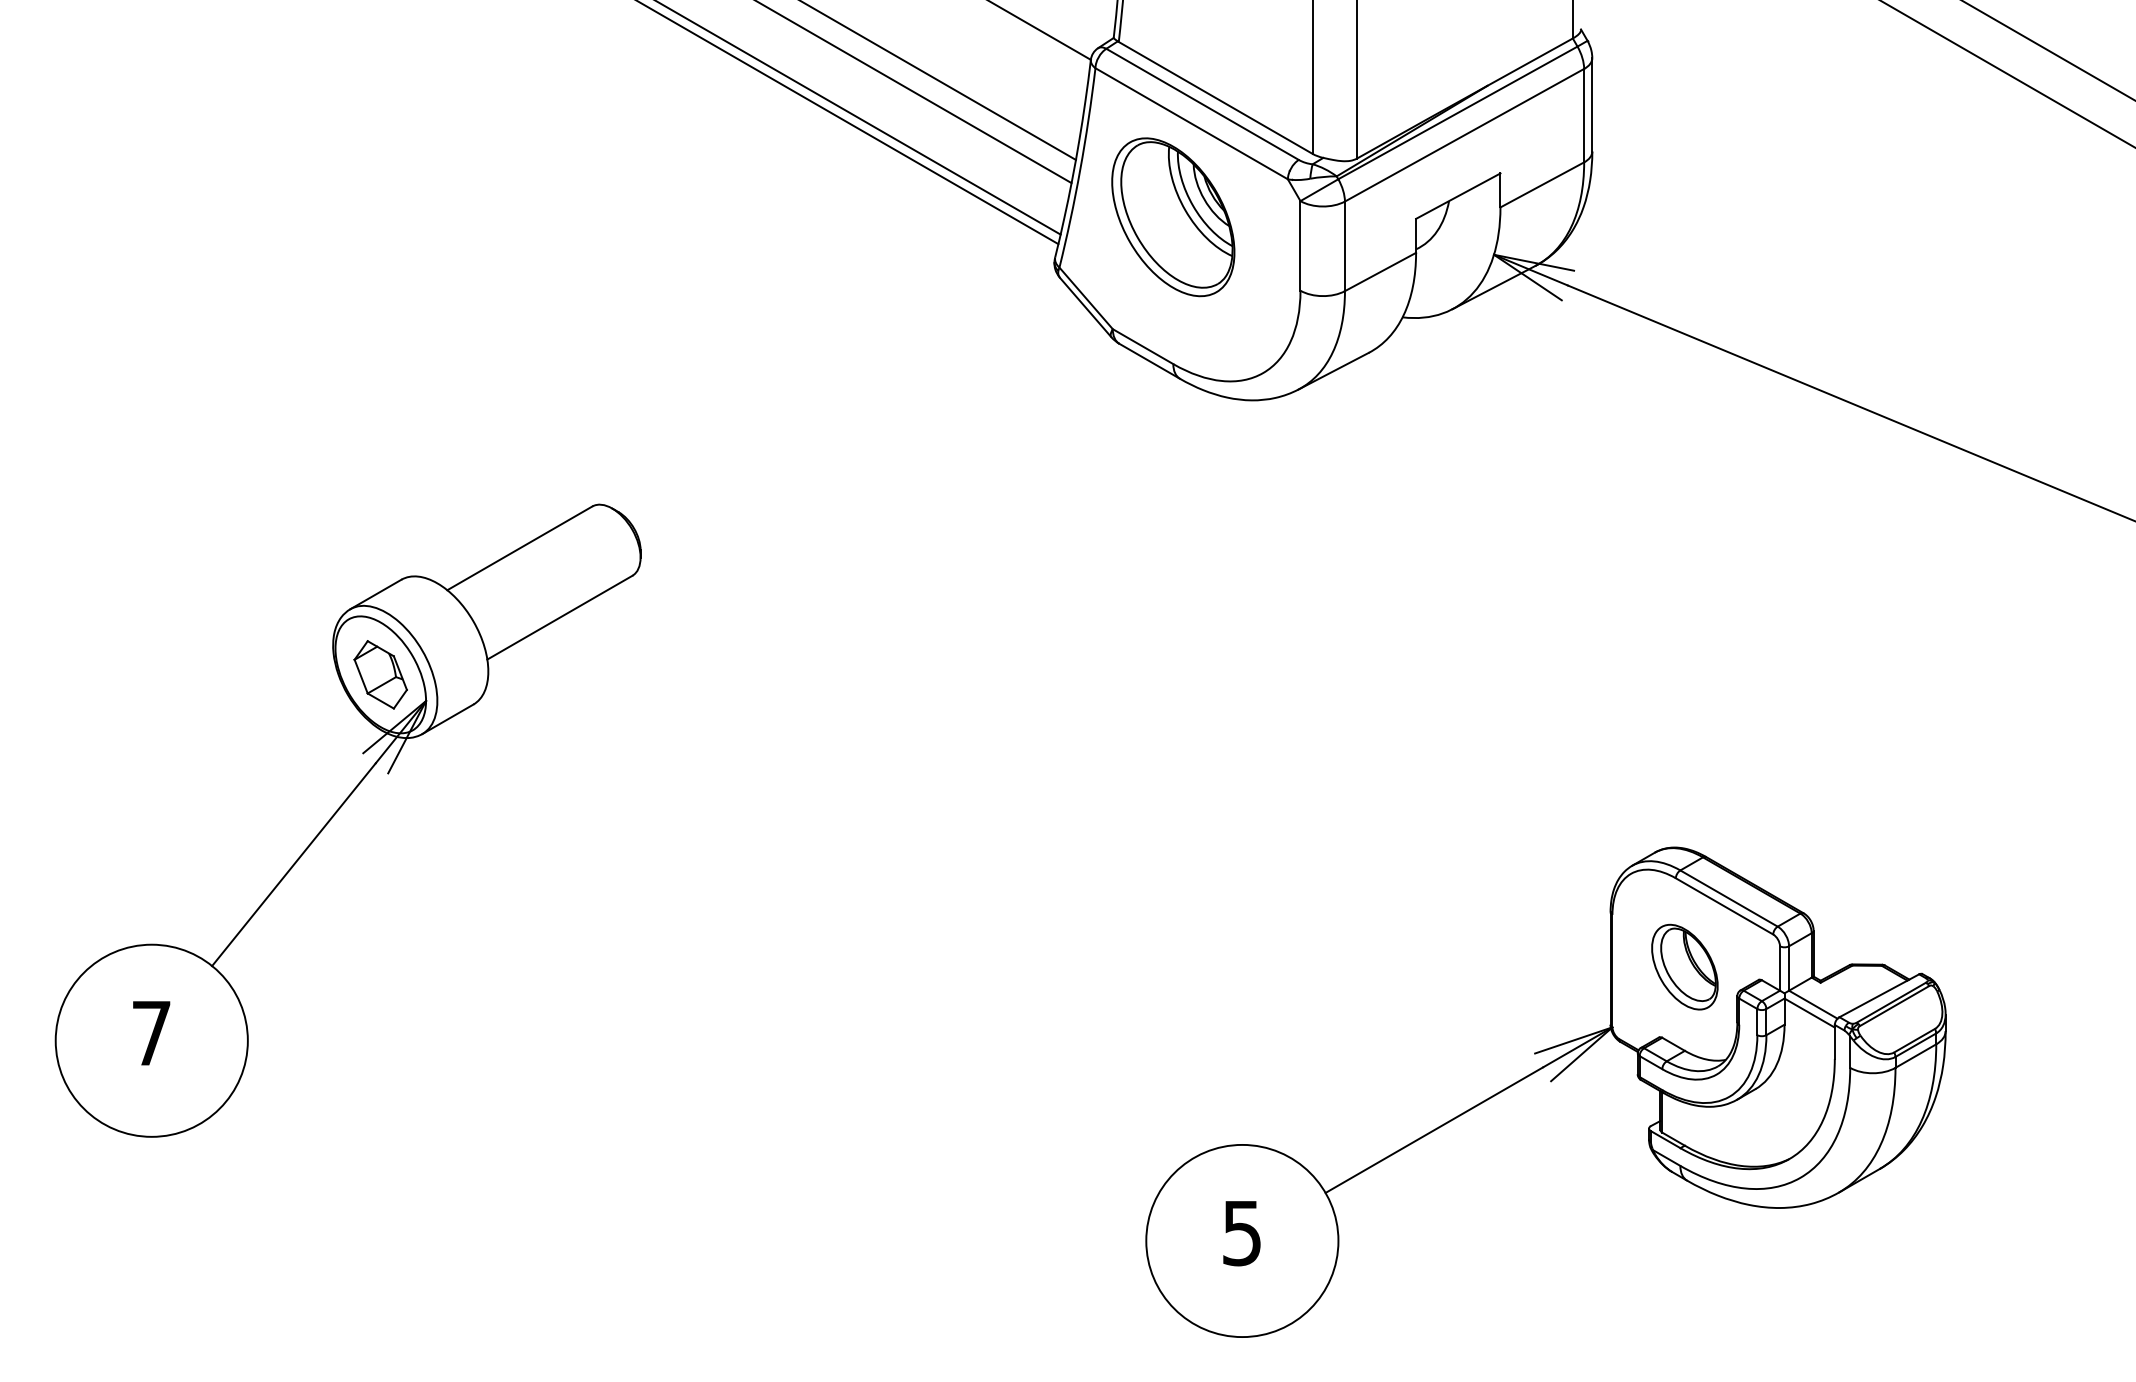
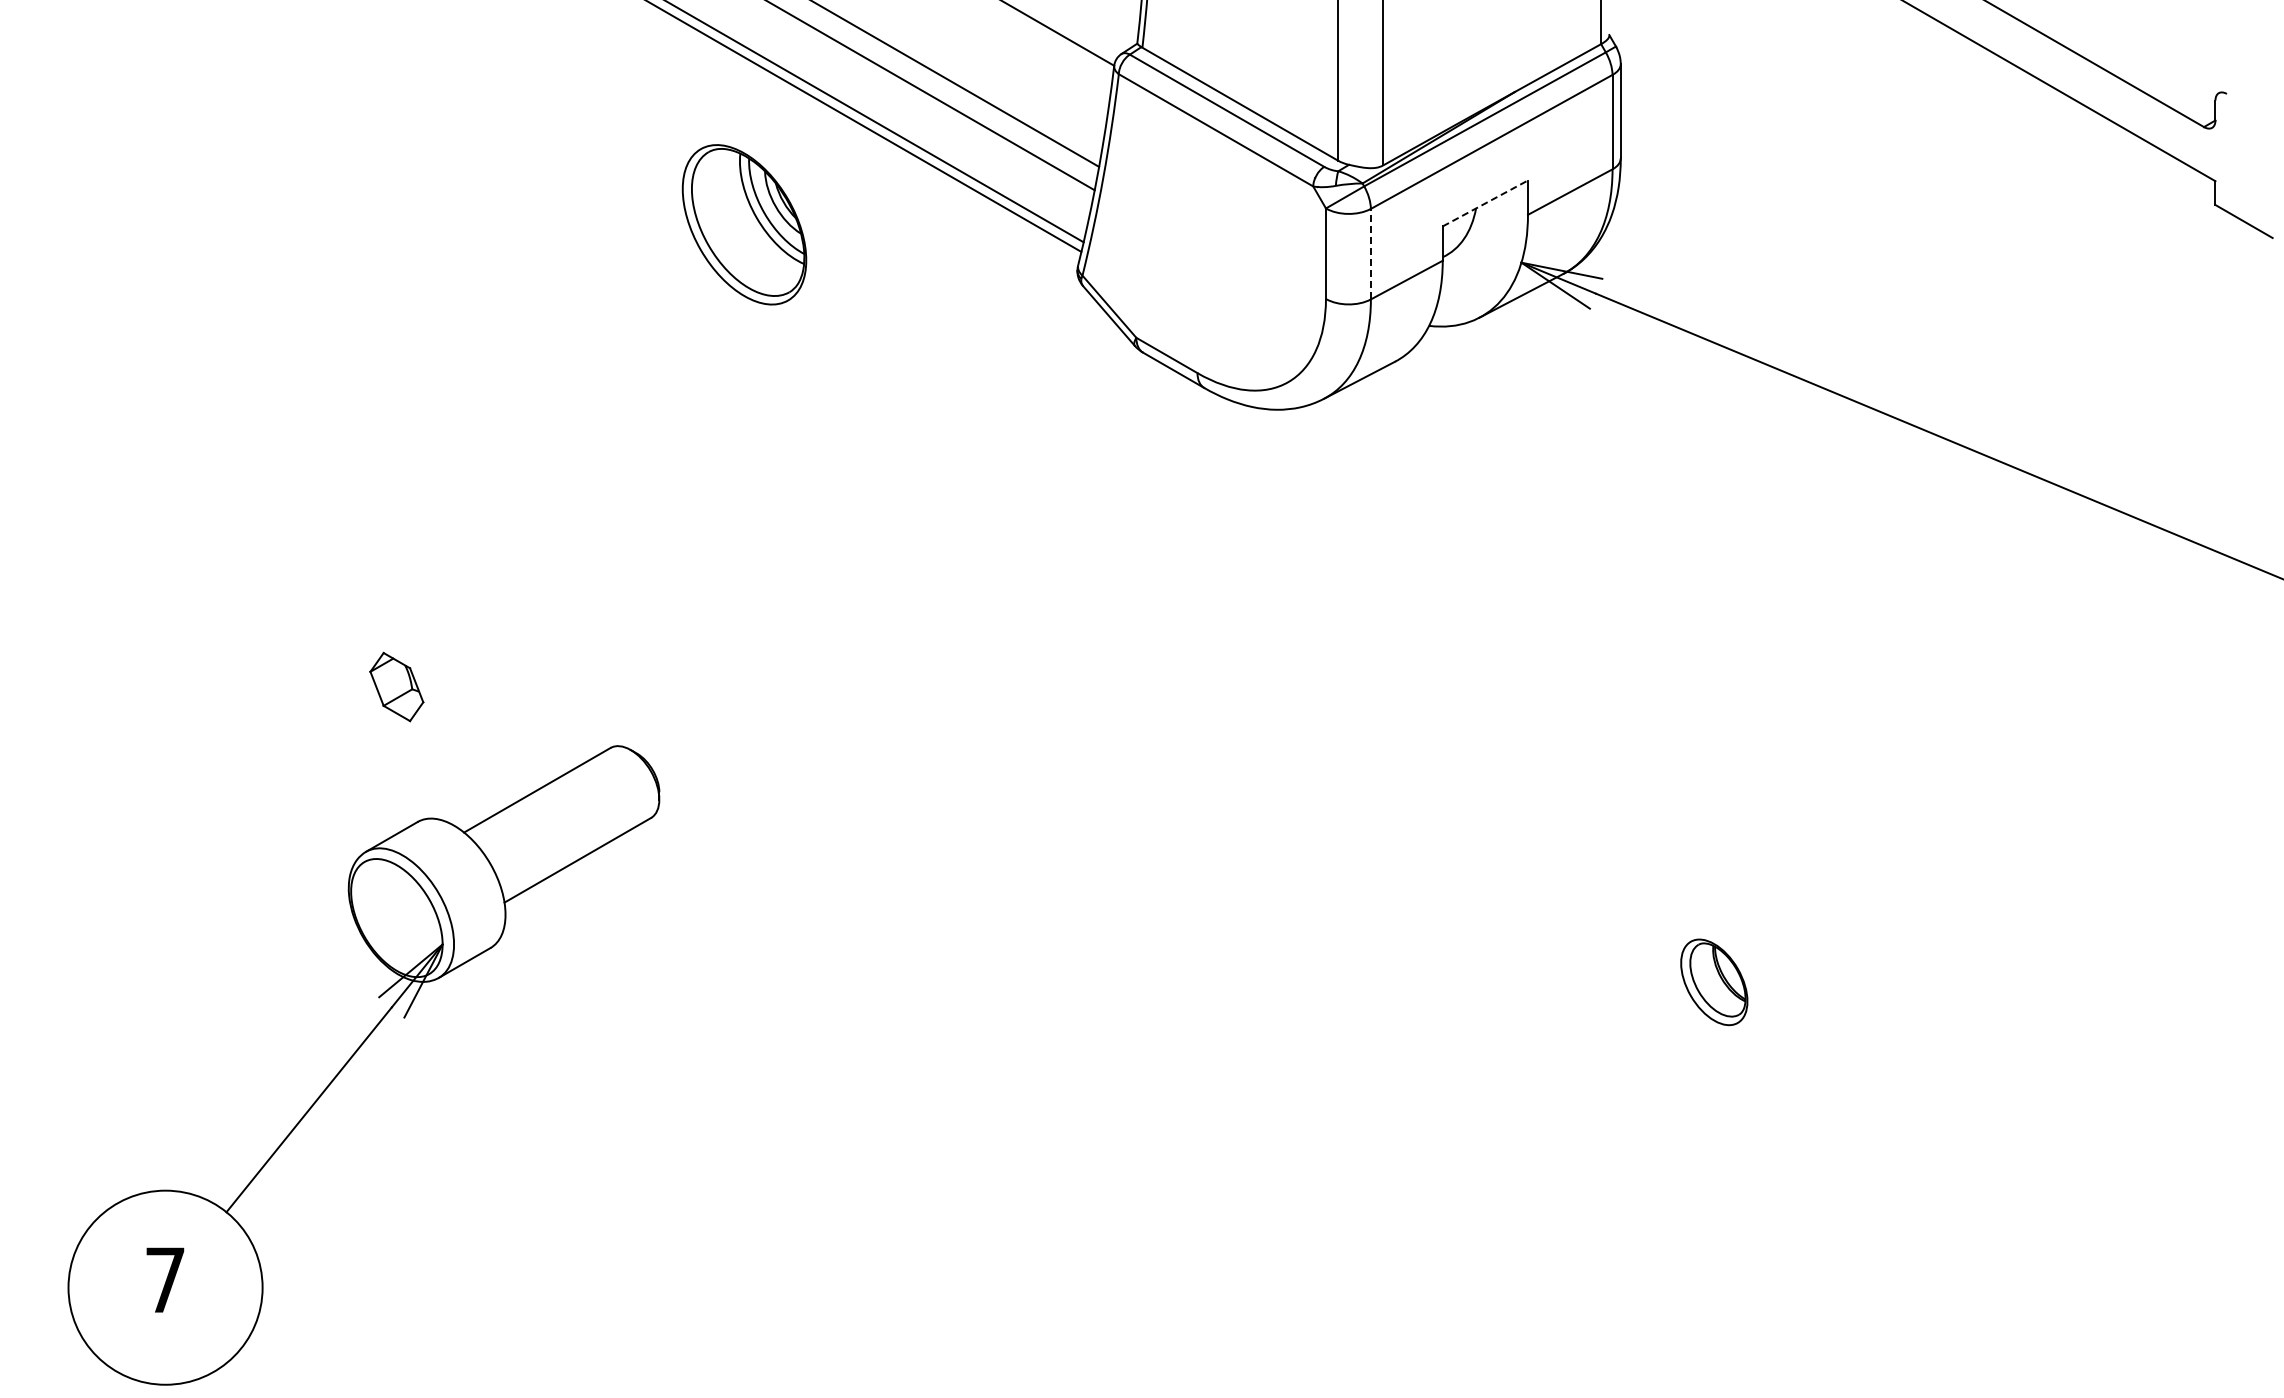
line: (1458, 196) -> (1485, 203), solid -> dashed
part: (1173, 216) -> (744, 224), moved
line: (1344, 245) -> (1370, 253), solid -> dashed
part: (338, 810) -> (354, 1055), moved
part: (1550, 1082) -> (1578, 1098), removed

